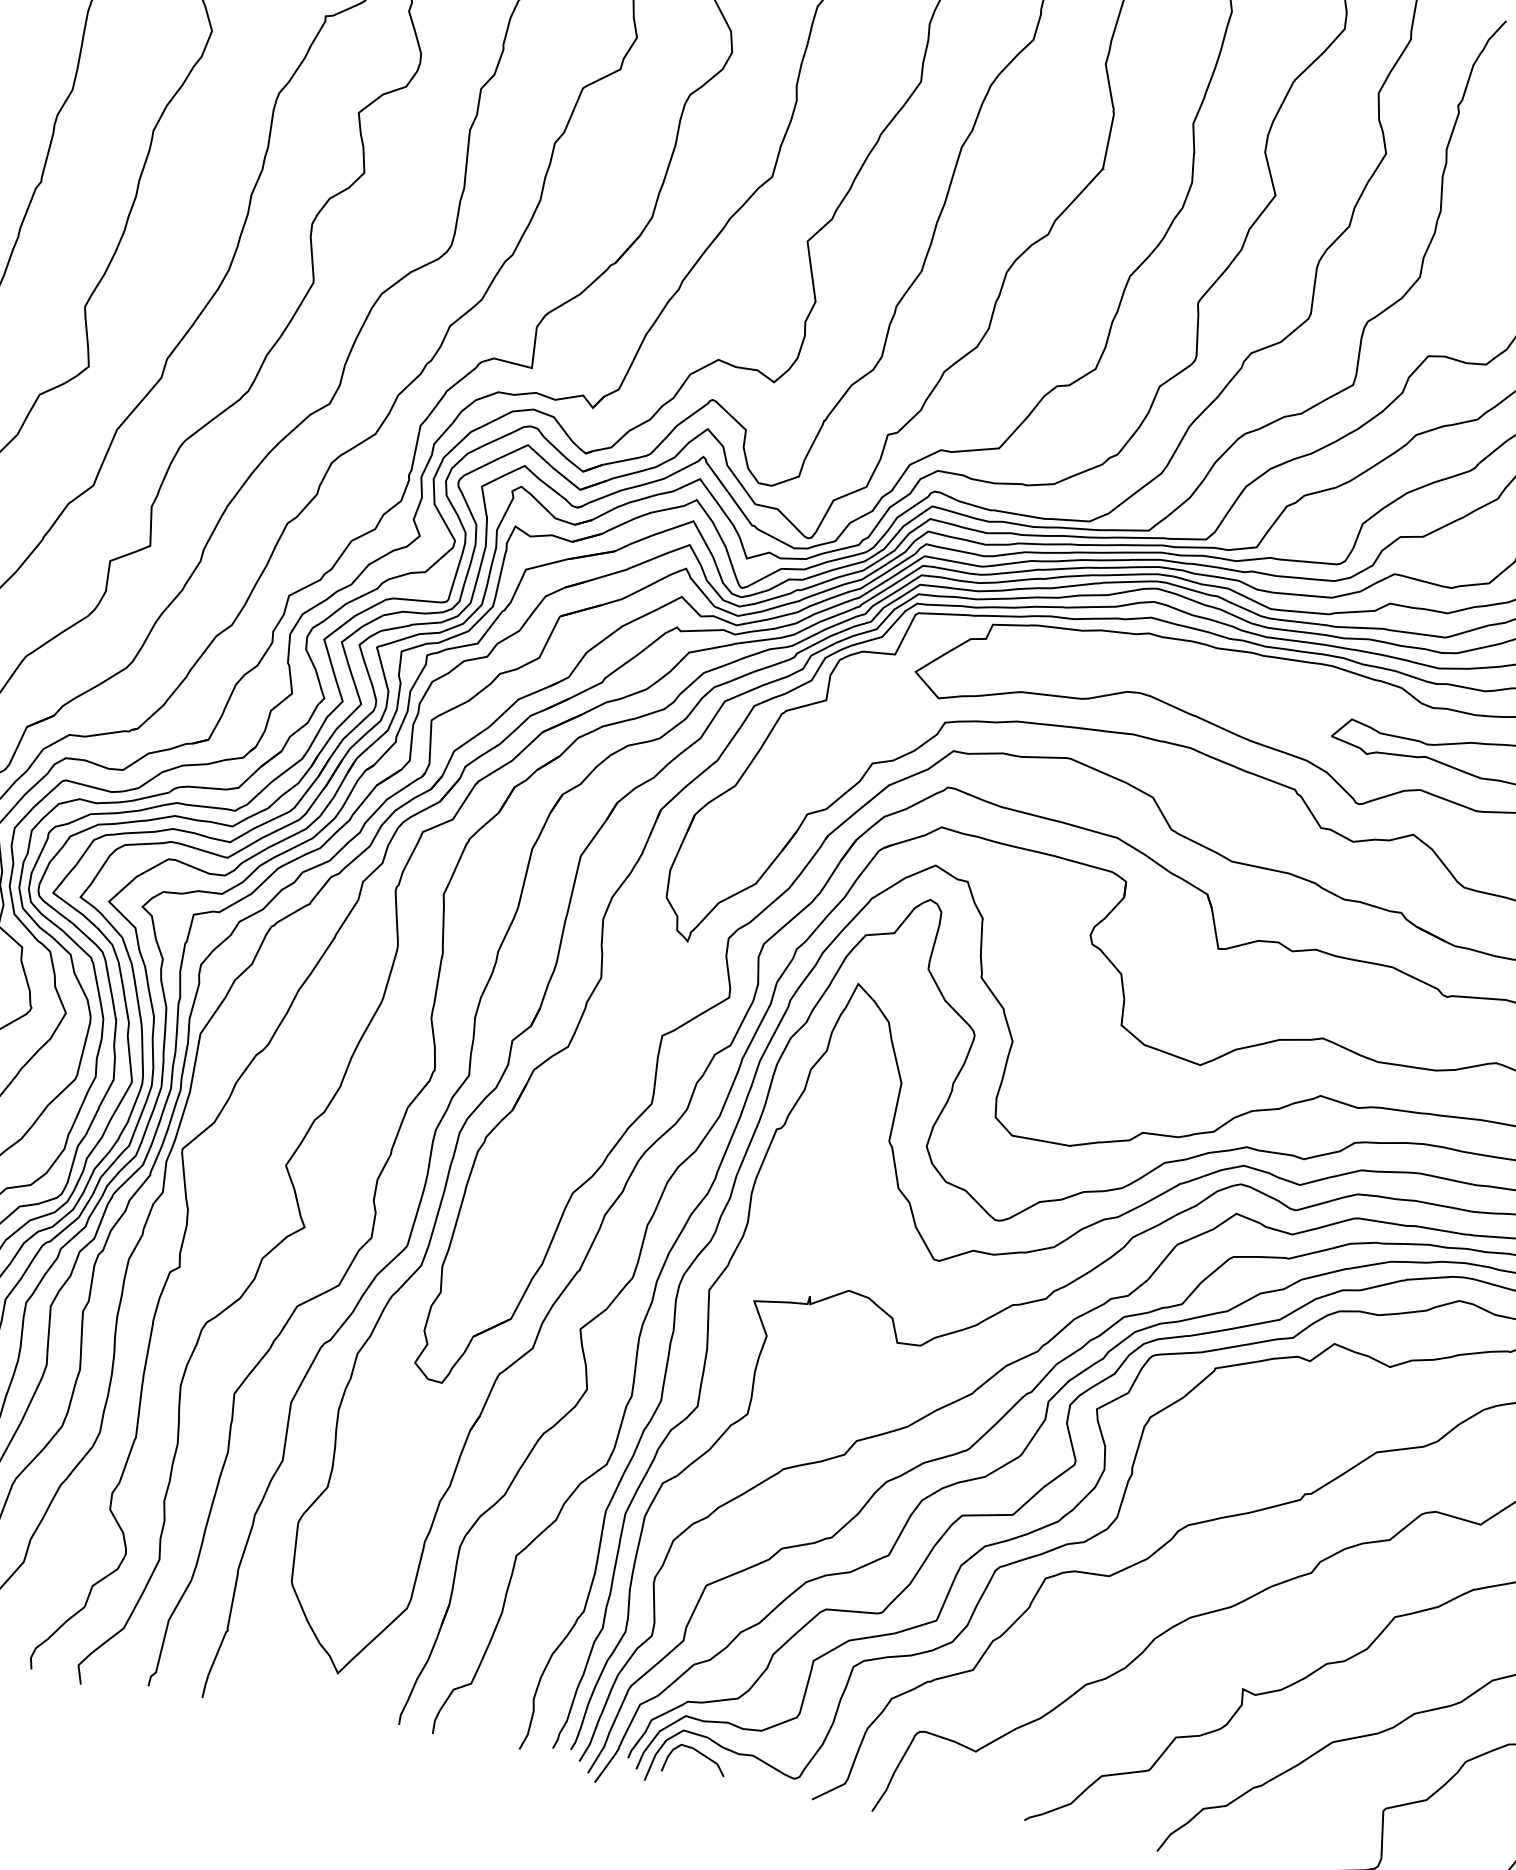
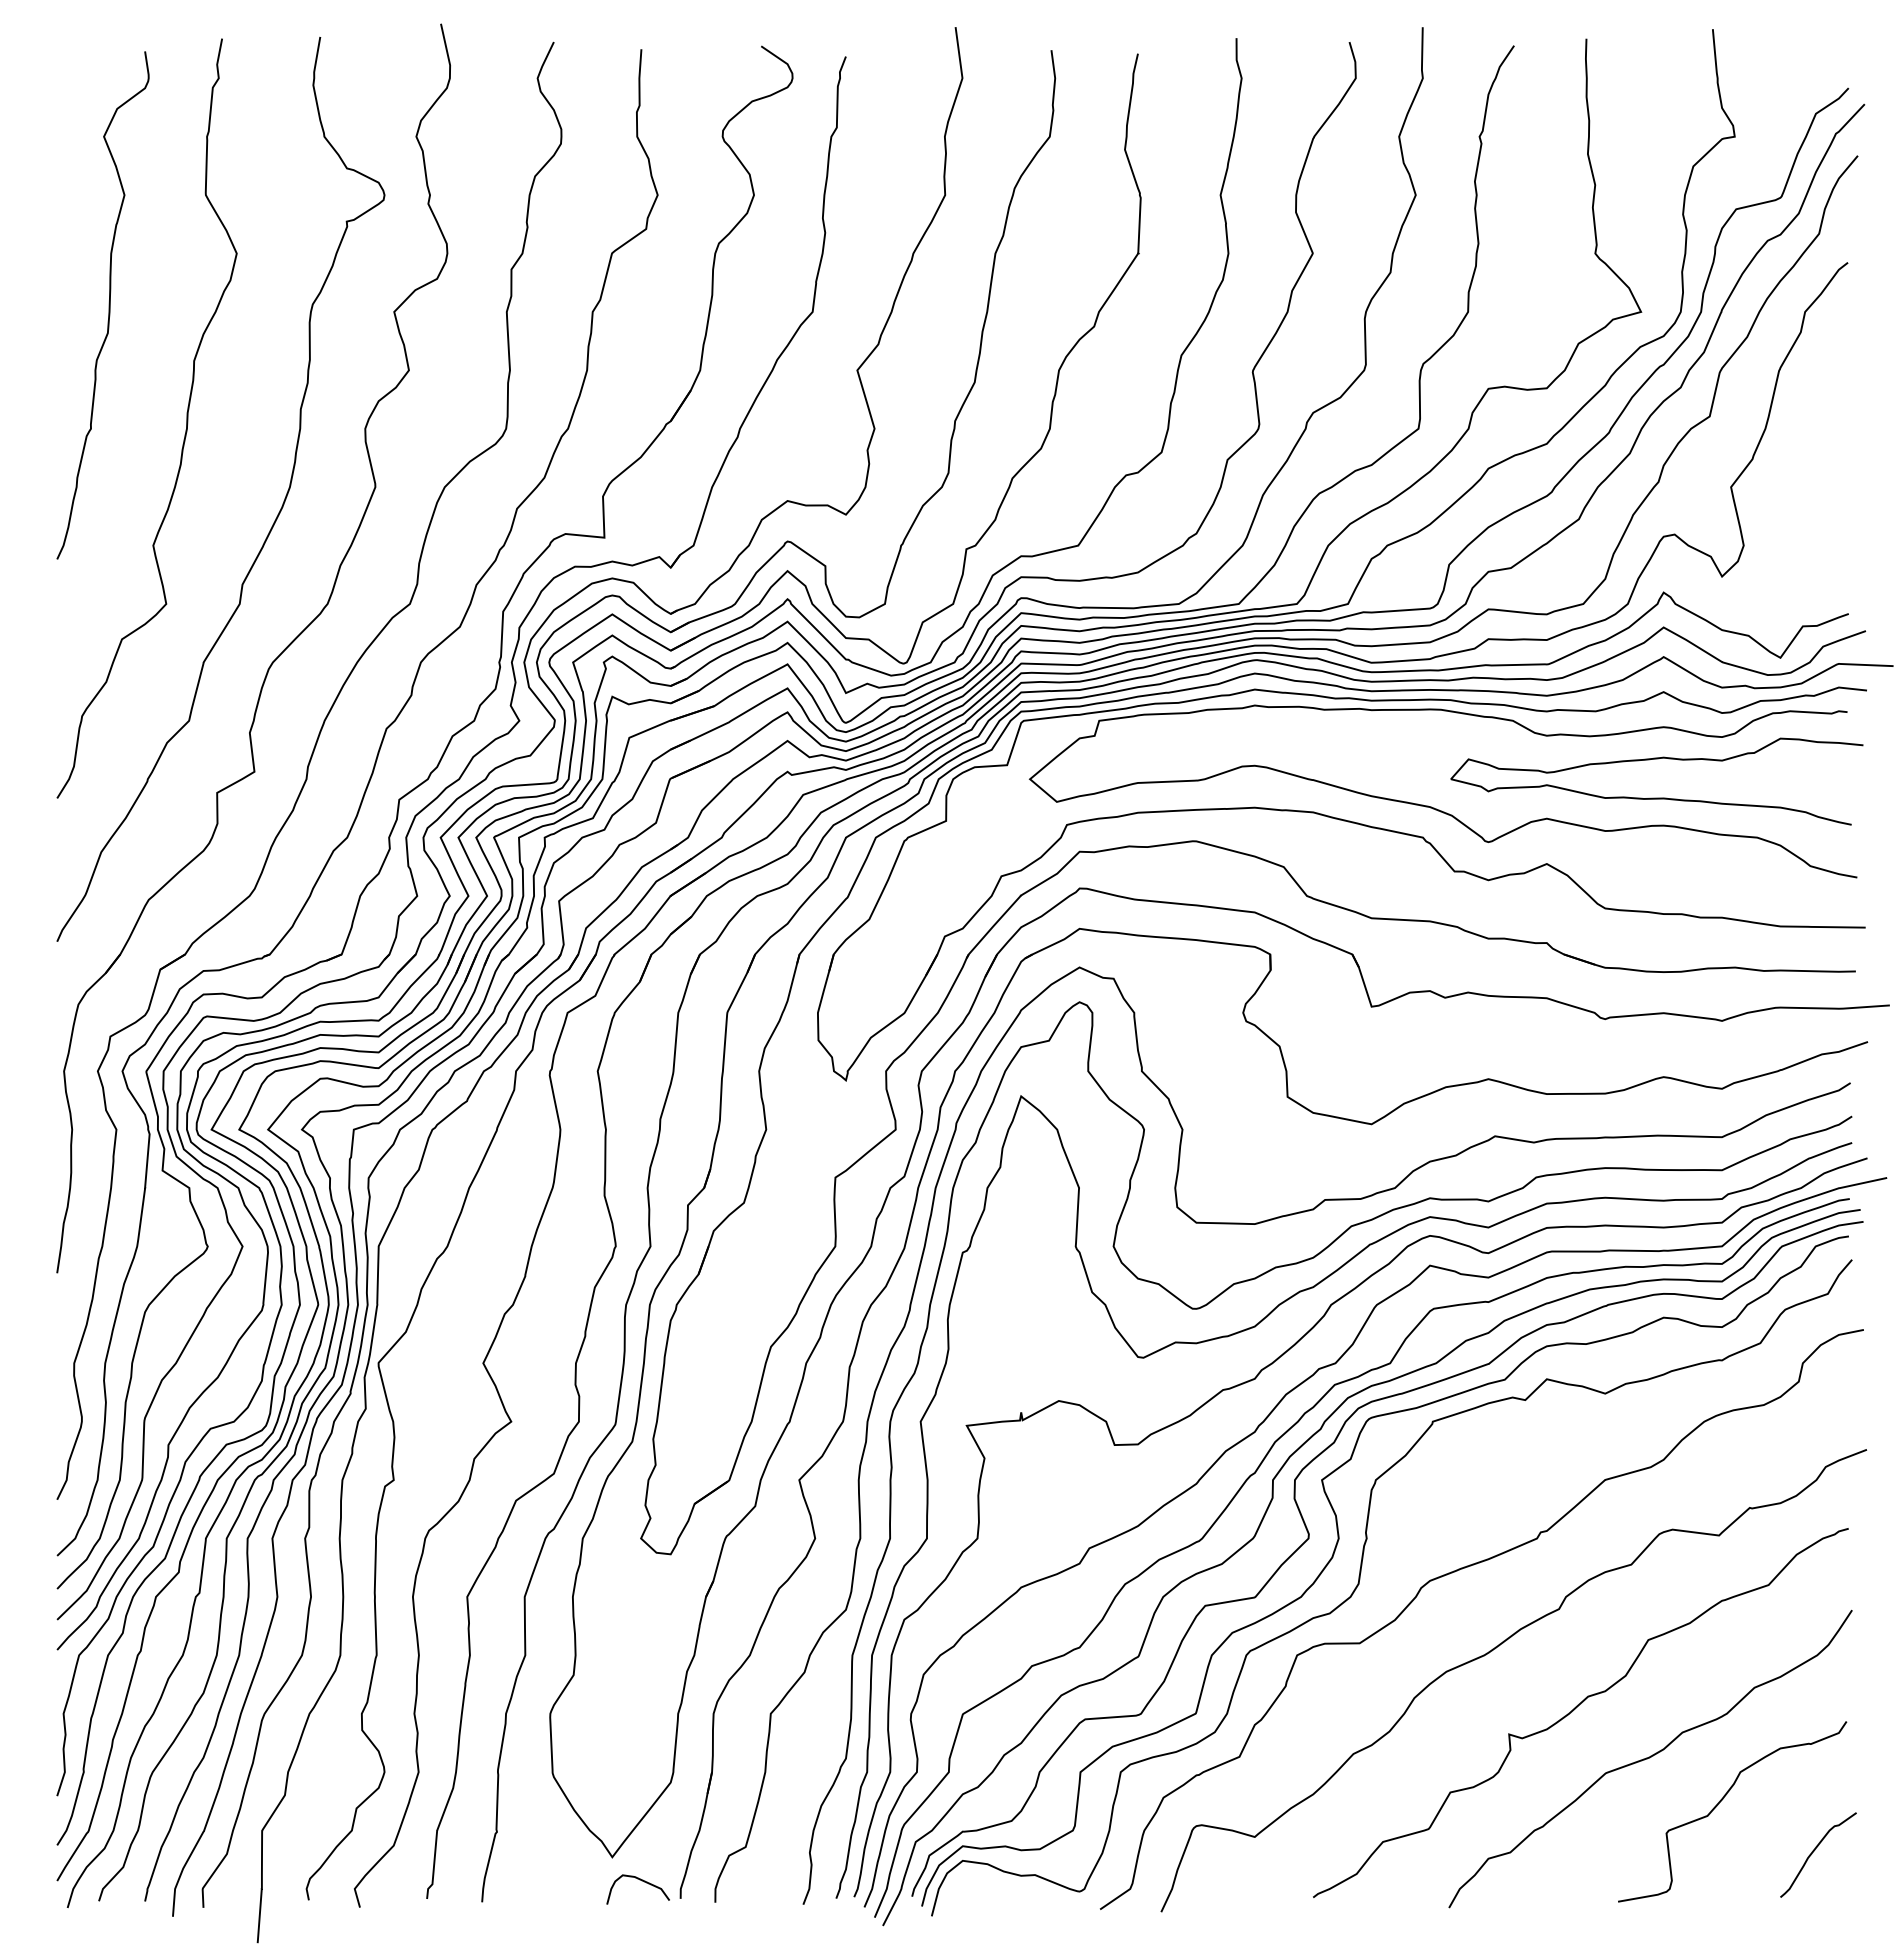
curve: (697, 1752) -> (639, 1880), moved

